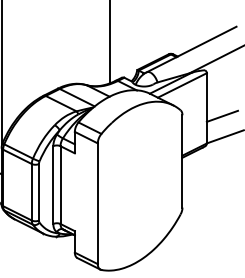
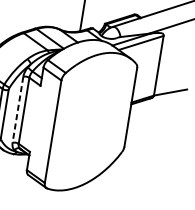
line: (222, 115) -> (171, 74), removed
line: (53, 185) -> (18, 110), solid -> dashed

